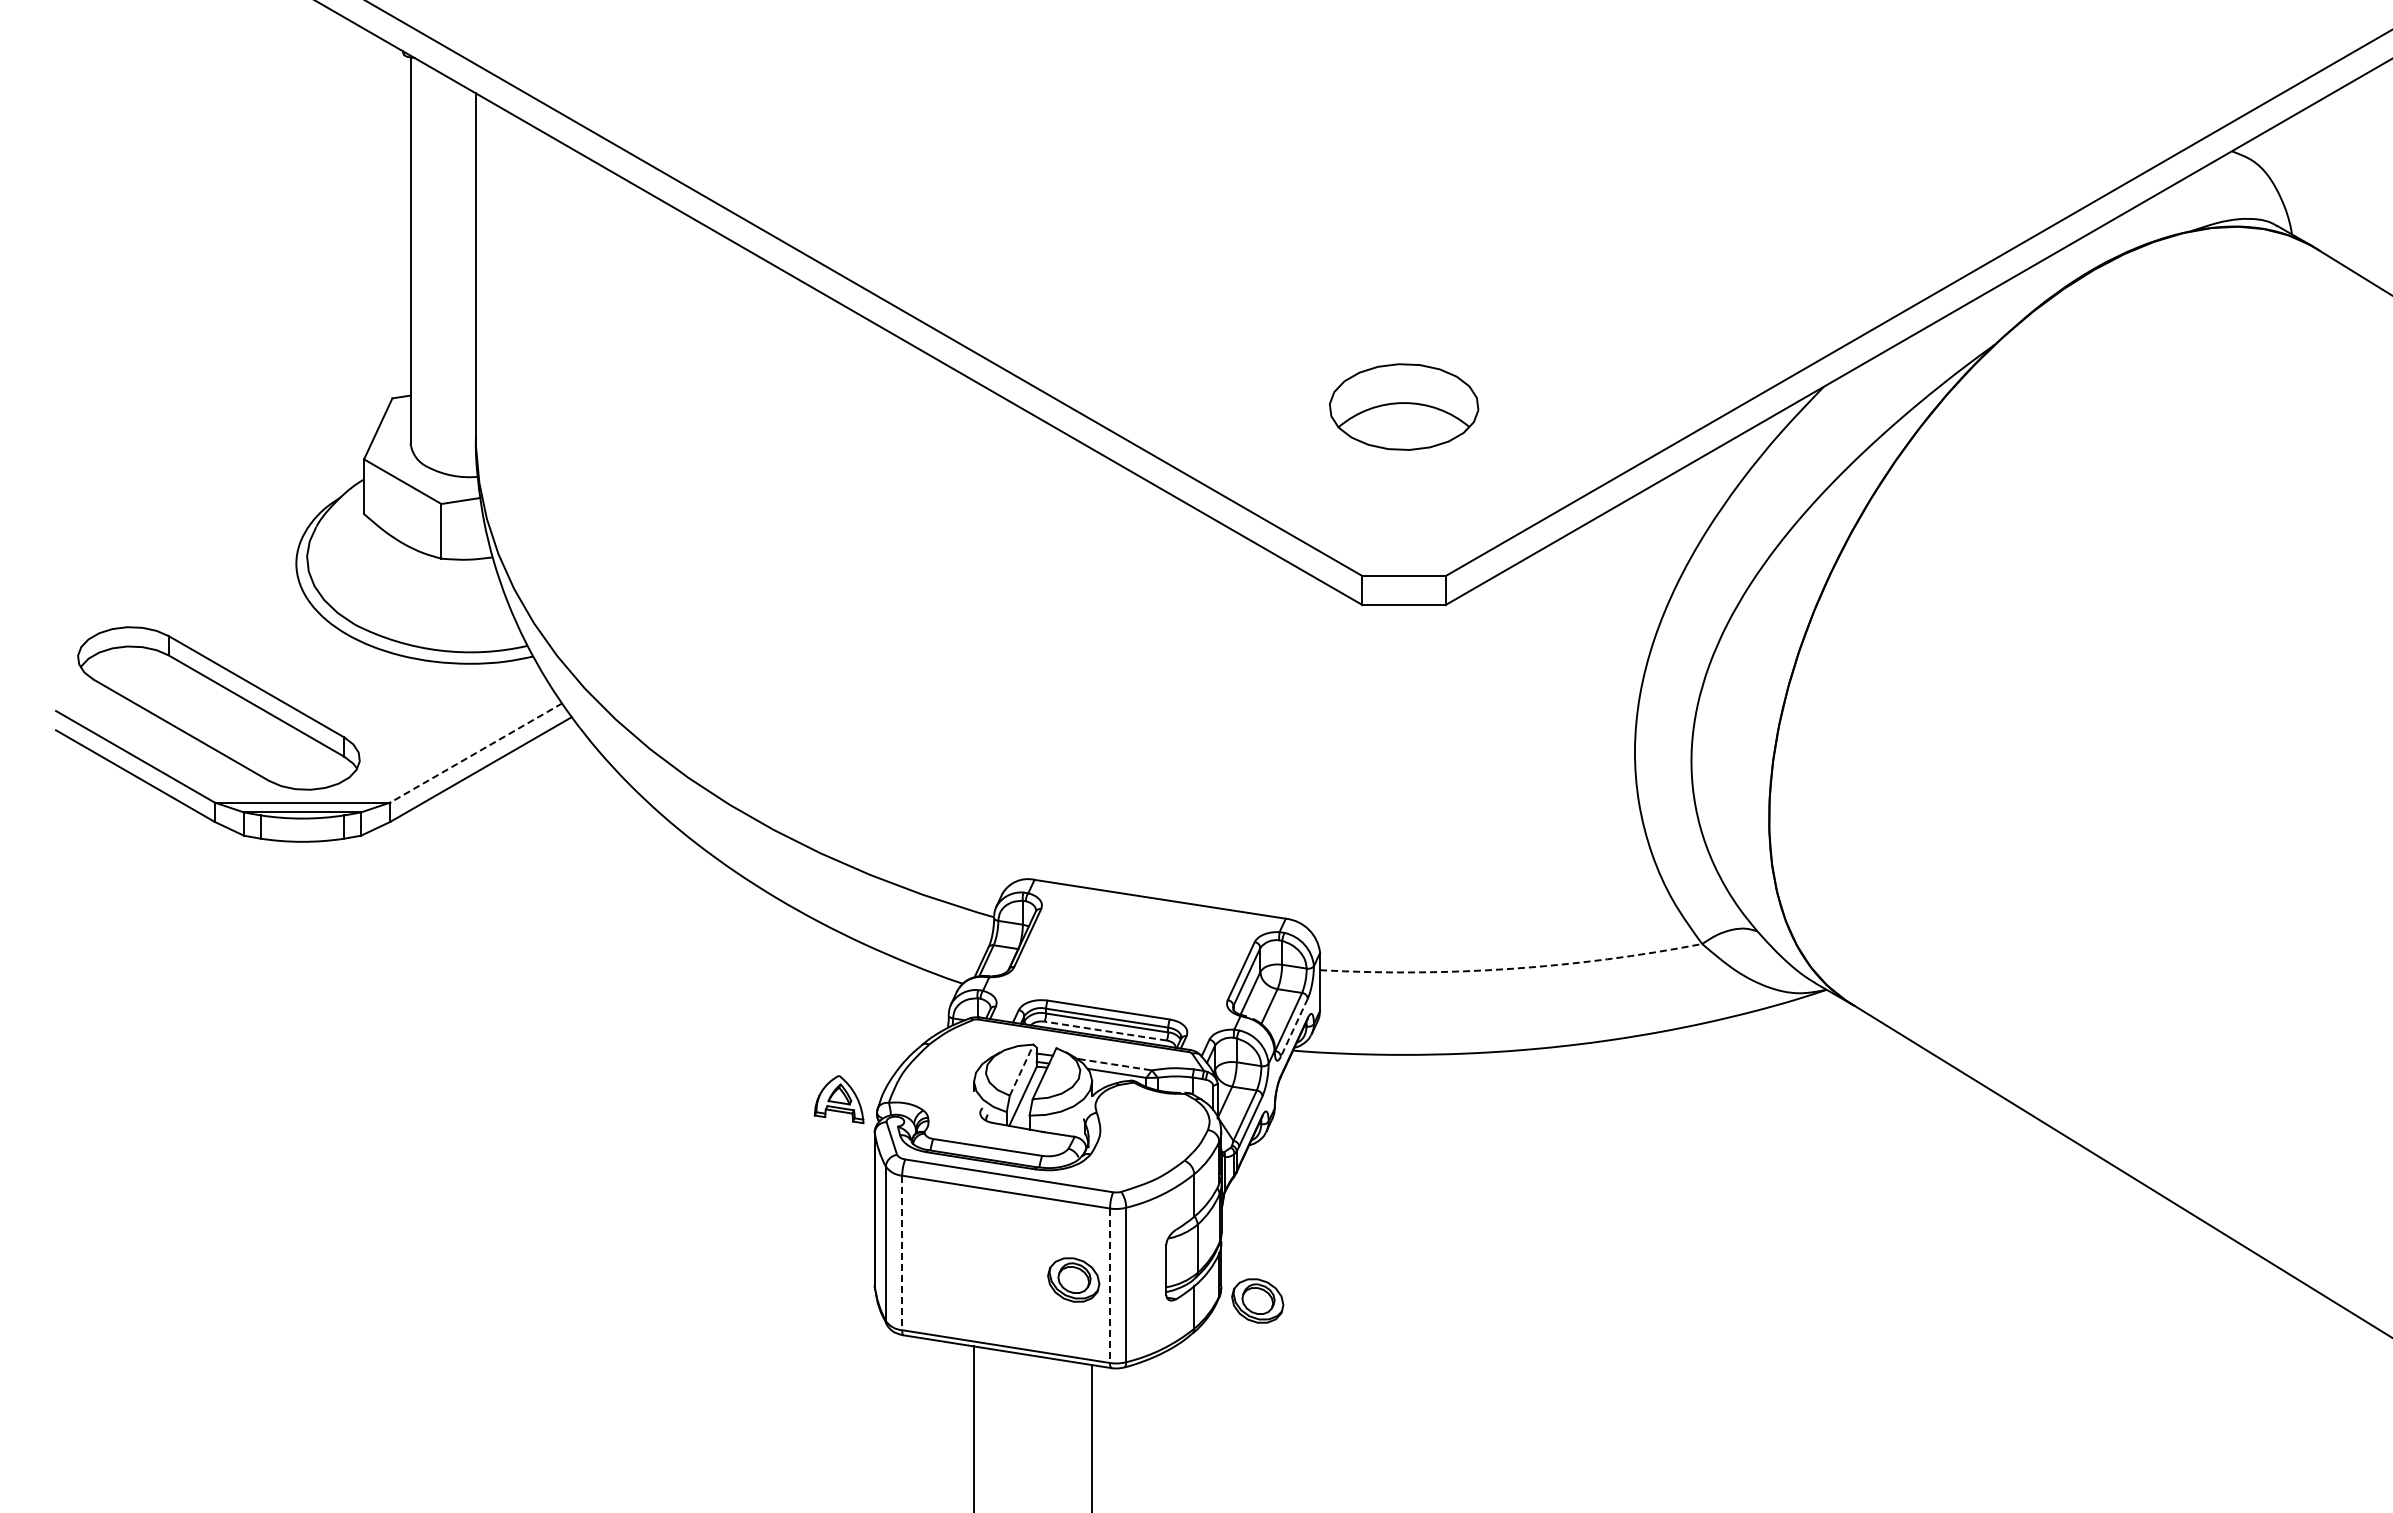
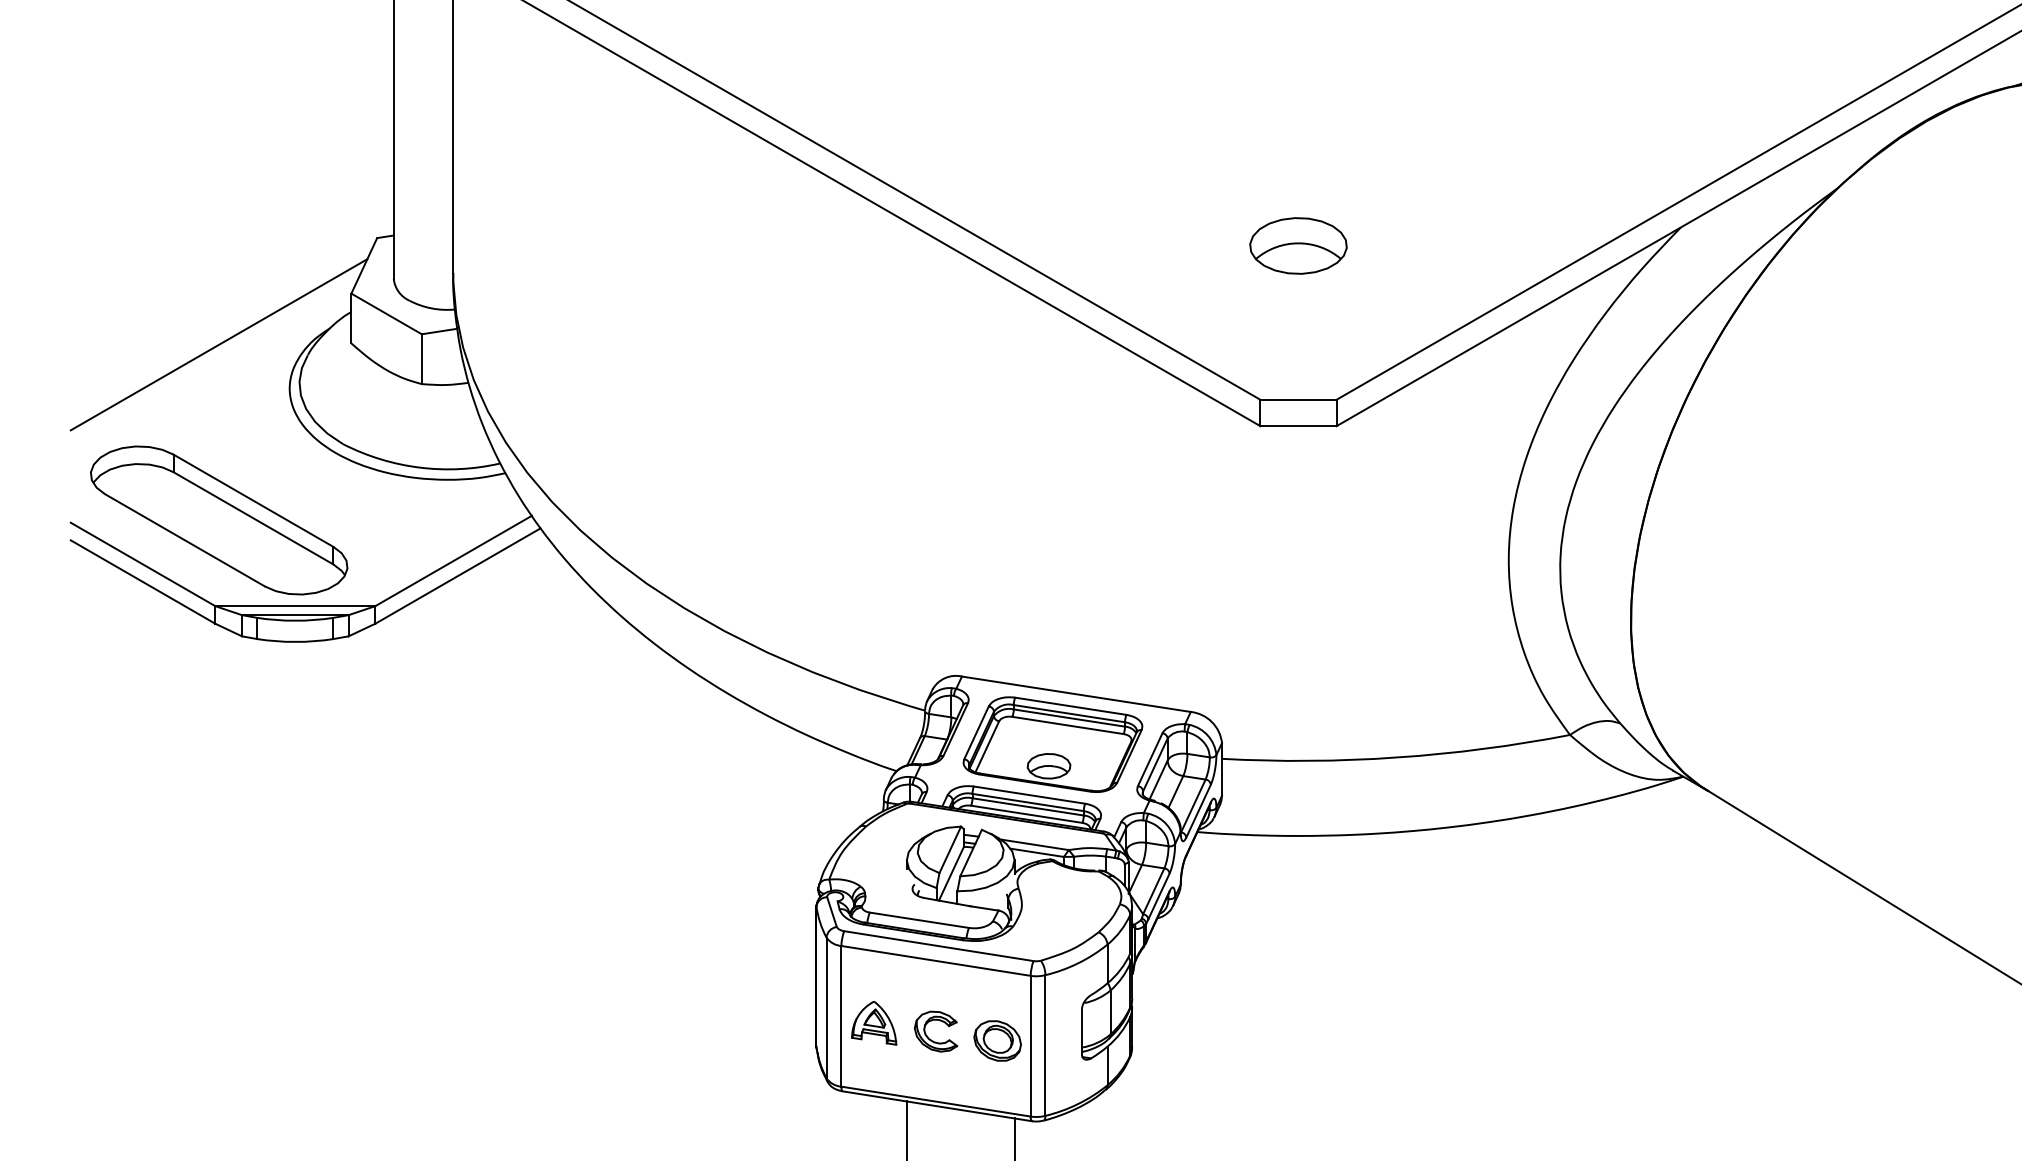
part: (1403, 406) -> (1297, 245), size x0.71
line: (218, 515) -> (218, 344), added
line: (475, 753) -> (452, 561), dashed -> solid
part: (1134, 954) -> (1052, 744), added
arc: (1511, 968) -> (1396, 757), dashed -> solid
line: (1294, 1027) -> (1198, 811), dashed -> solid
line: (1105, 1031) -> (1026, 814), dashed -> solid
line: (1115, 1064) -> (1035, 844), dashed -> solid
line: (1021, 1069) -> (950, 849), dashed -> solid
part: (838, 1099) -> (873, 1023), moved
line: (902, 1253) -> (841, 1016), dashed -> solid
part: (996, 1273) -> (927, 1035), added
line: (1110, 1286) -> (1031, 1046), dashed -> solid
part: (1257, 1300) -> (1165, 1059), removed

